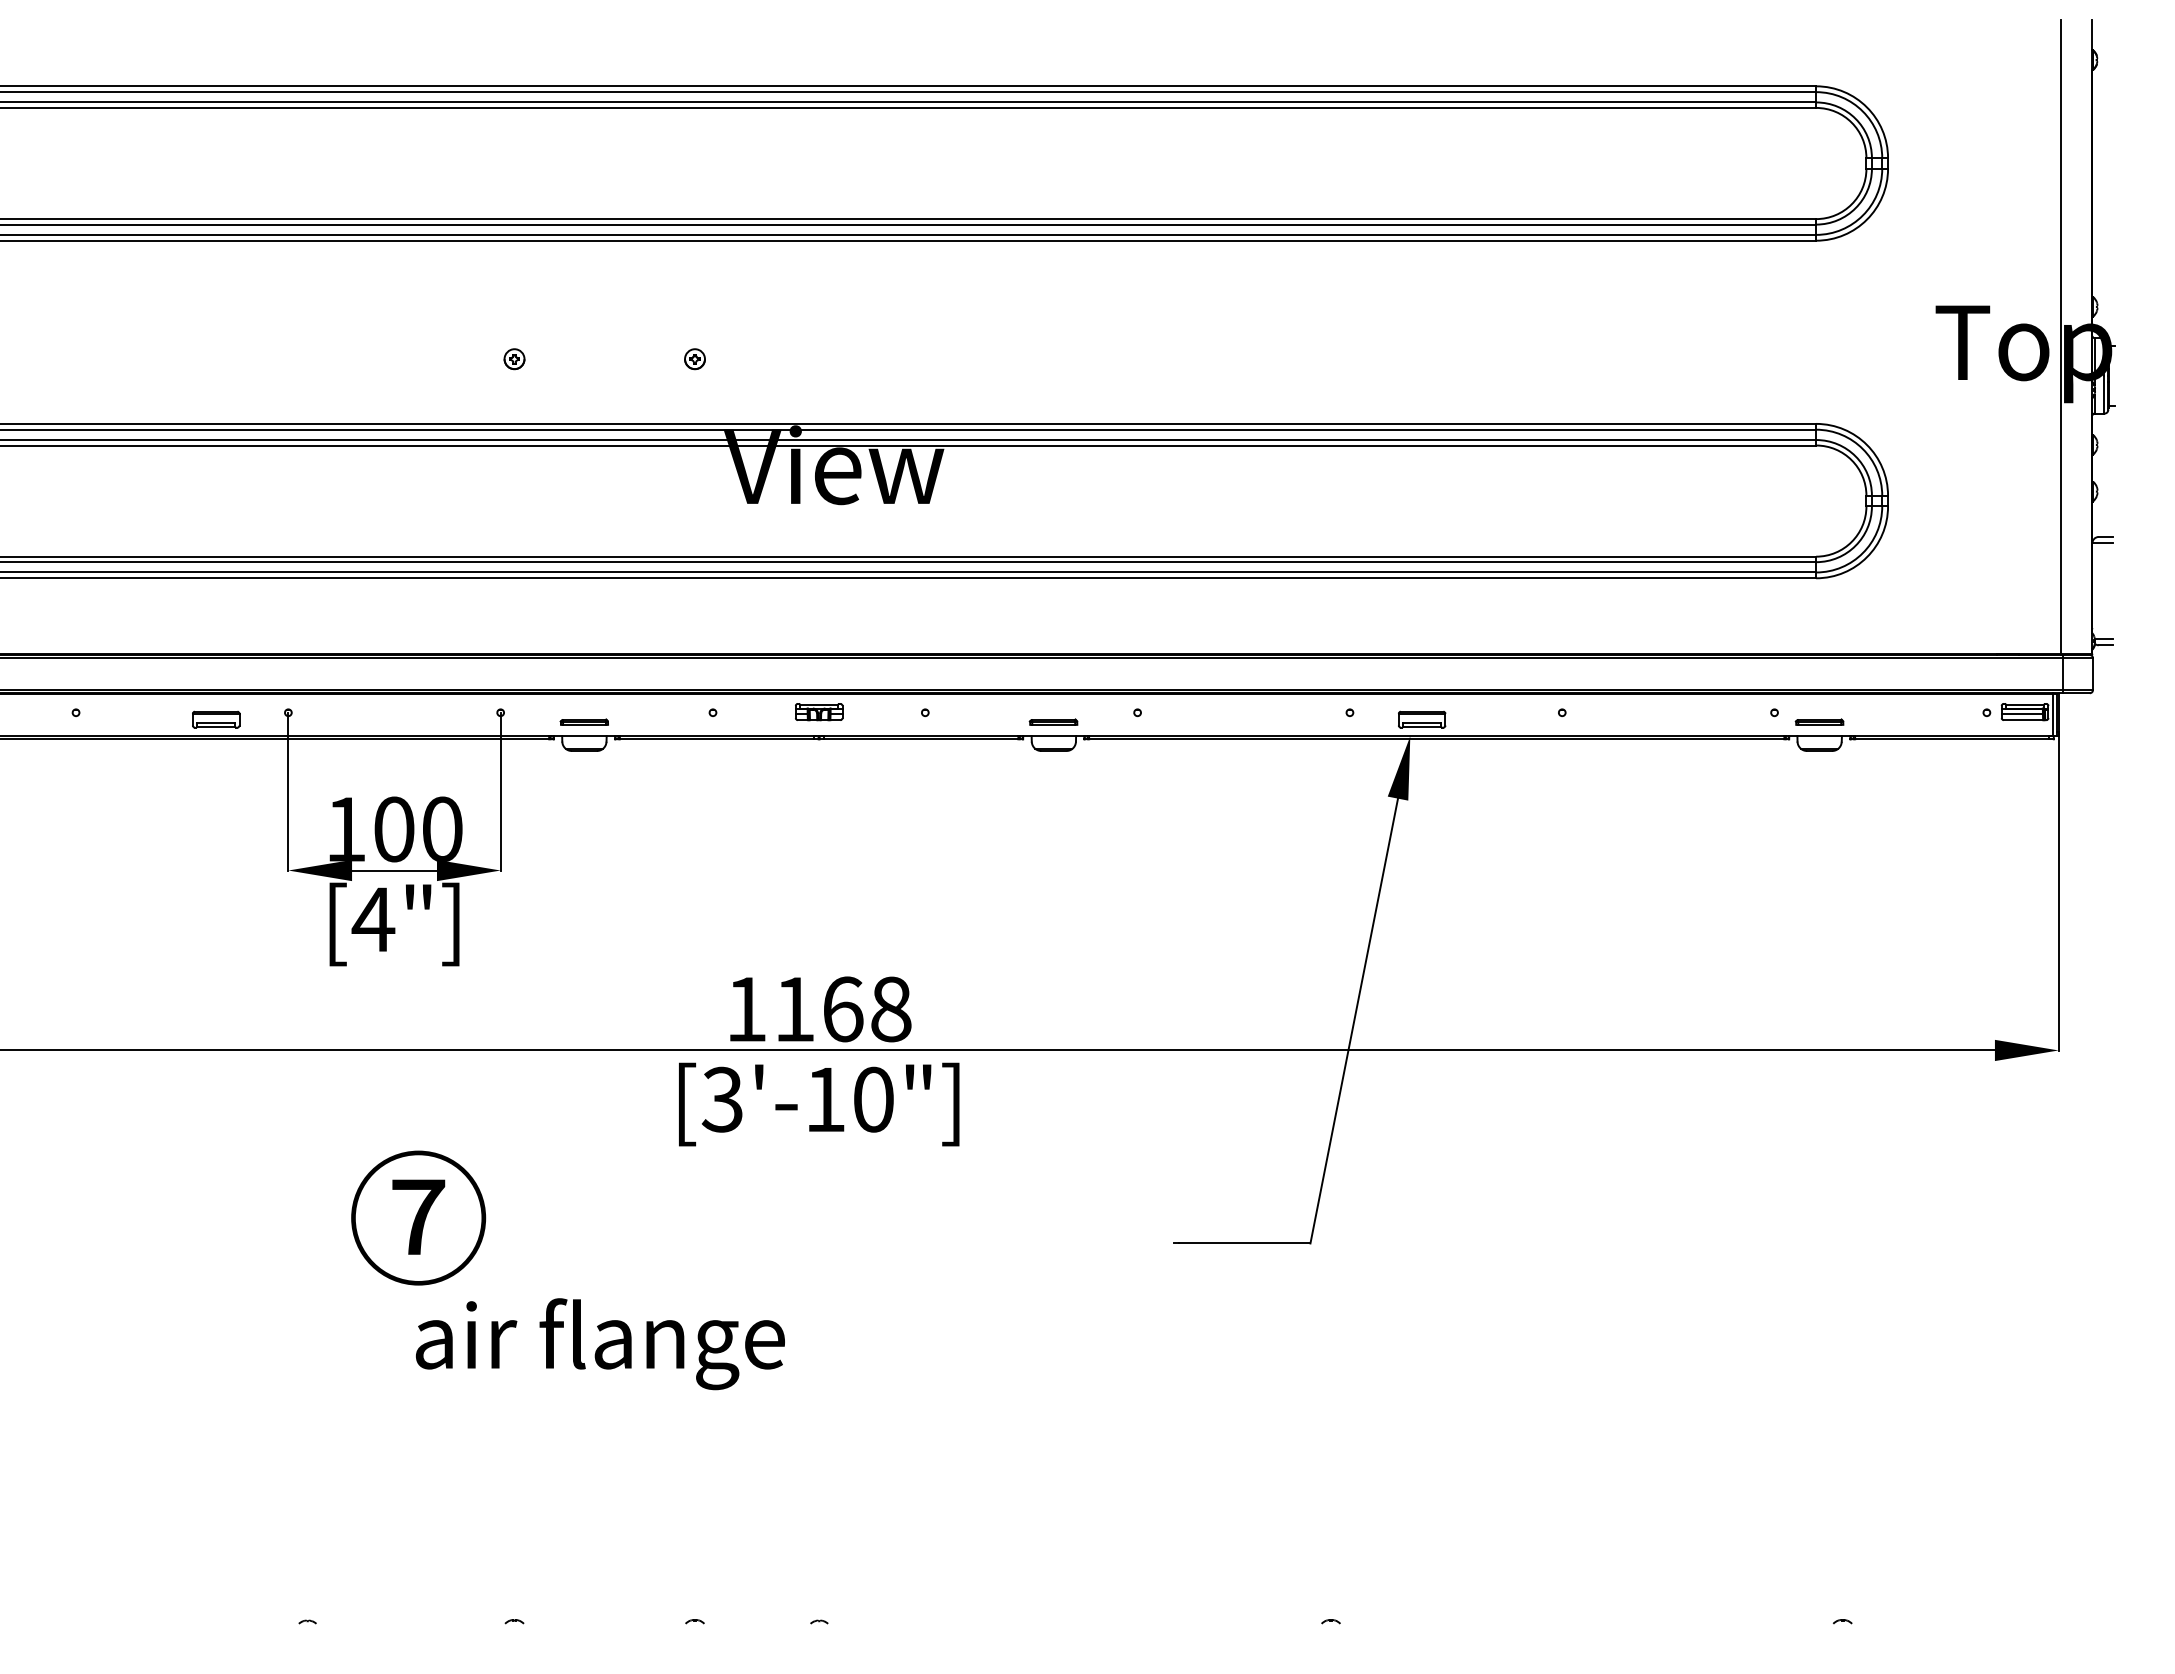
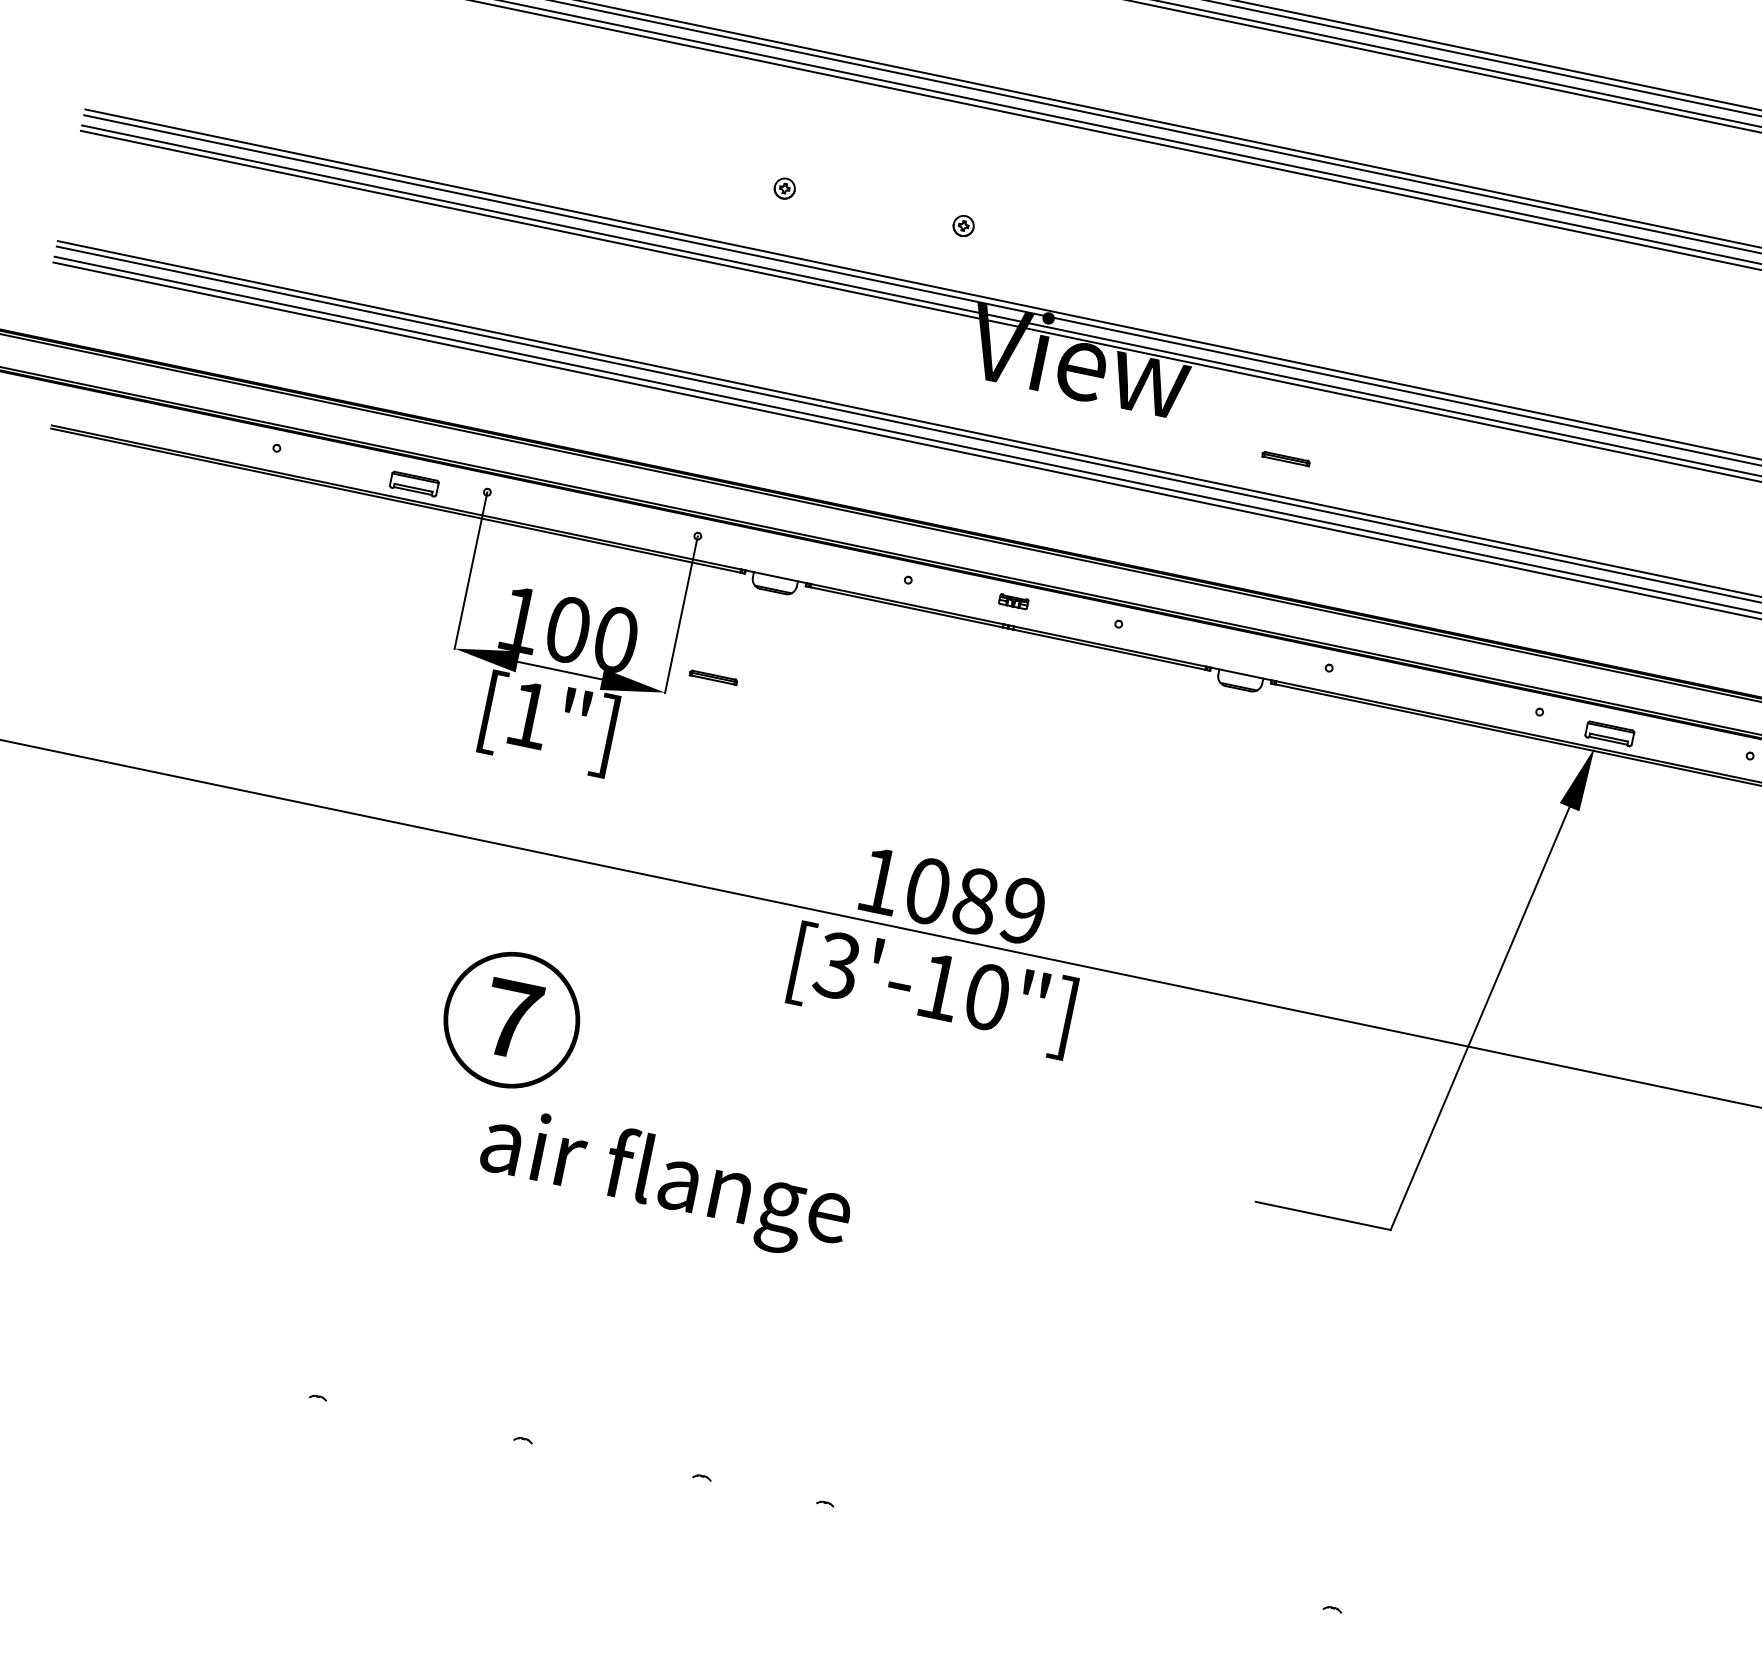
part: (819, 712) -> (1013, 602), size x0.6
part: (583, 721) -> (712, 676), moved
part: (1053, 721) -> (1286, 458), moved
text: (373, 919) -> (528, 714), [4"] -> [1"]
text: (843, 1009) -> (976, 901), 1168 -> 1089

